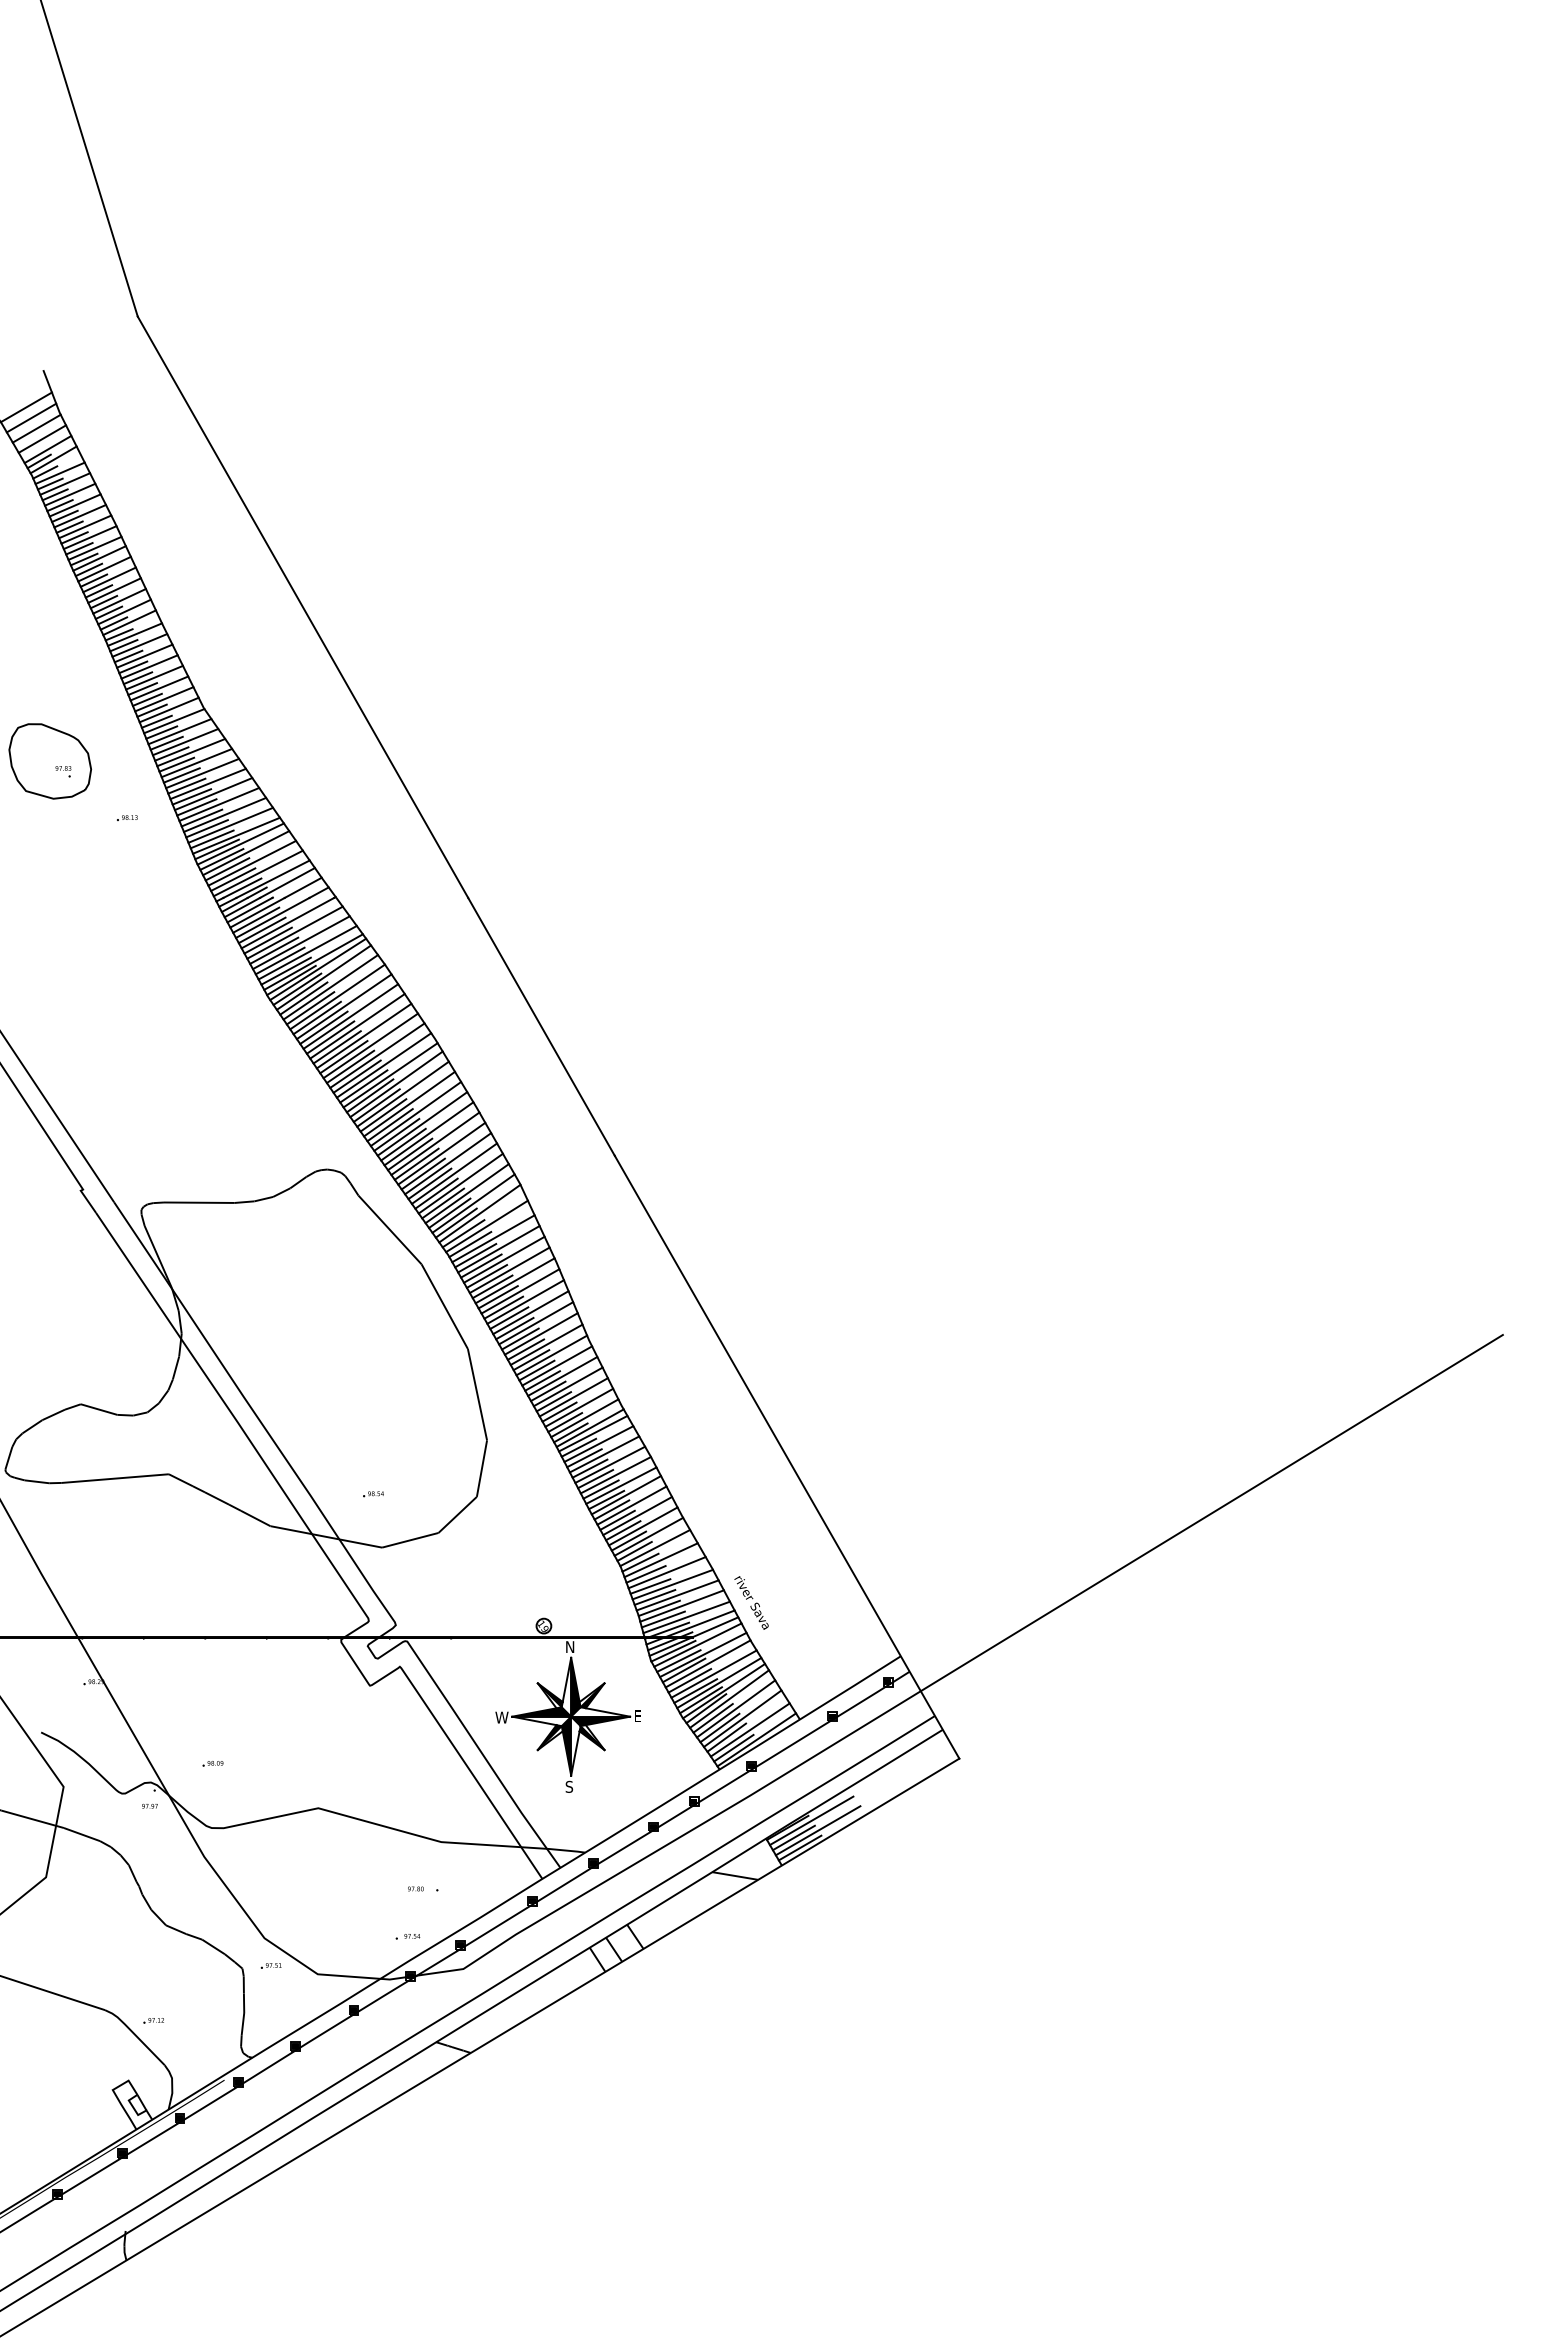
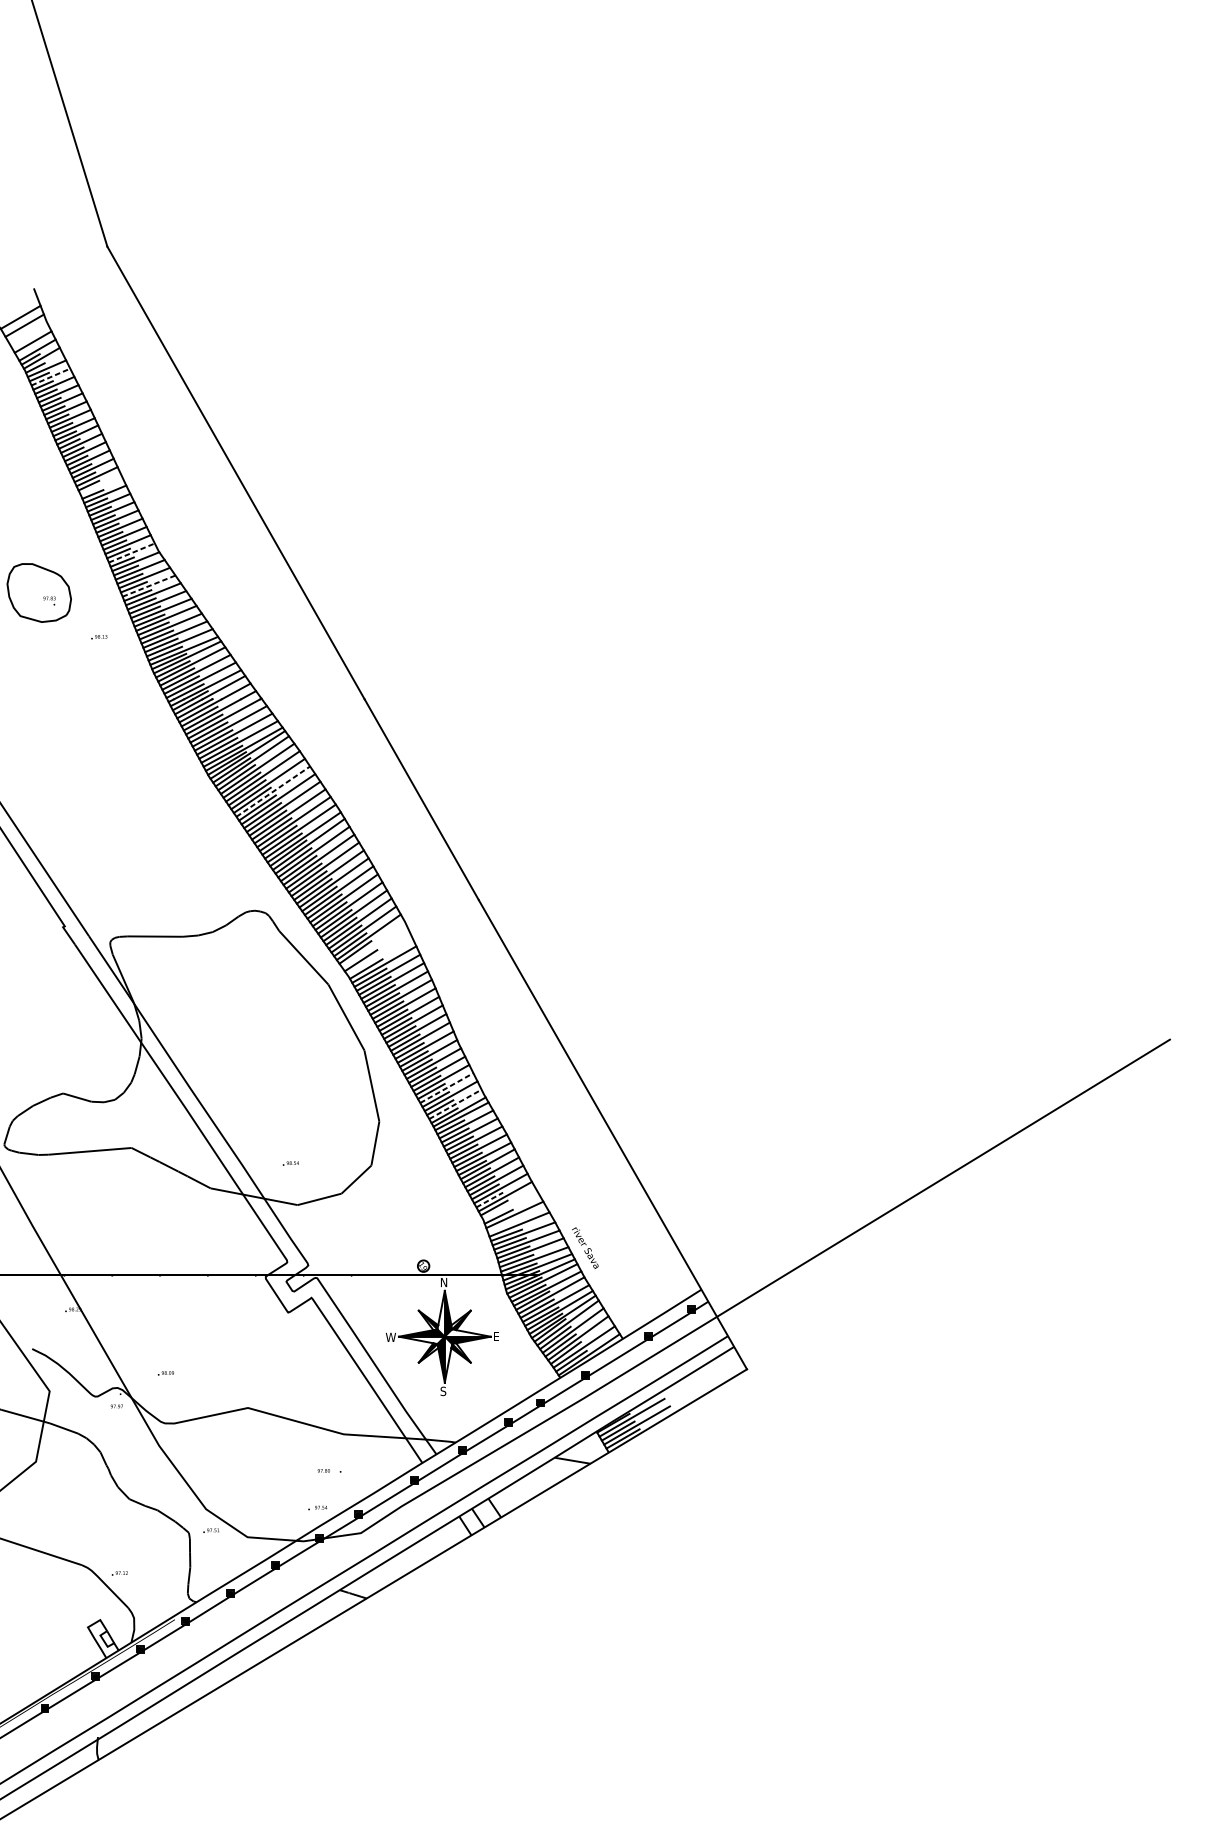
line: (36, 428) -> (28, 333), removed
line: (65, 483) -> (51, 376), solid -> dashed
line: (129, 622) -> (100, 484), removed
line: (169, 710) -> (132, 553), solid -> dashed
line: (191, 752) -> (149, 586), solid -> dashed
line: (351, 1016) -> (273, 791), solid -> dashed
line: (479, 1213) -> (373, 944), removed
line: (486, 1226) -> (378, 955), removed
line: (574, 1397) -> (447, 1088), solid -> dashed
line: (584, 1418) -> (455, 1104), solid -> dashed
line: (628, 1541) -> (489, 1200), solid -> dashed
line: (655, 1547) -> (510, 1204), removed
line: (645, 1574) -> (502, 1226), removed

